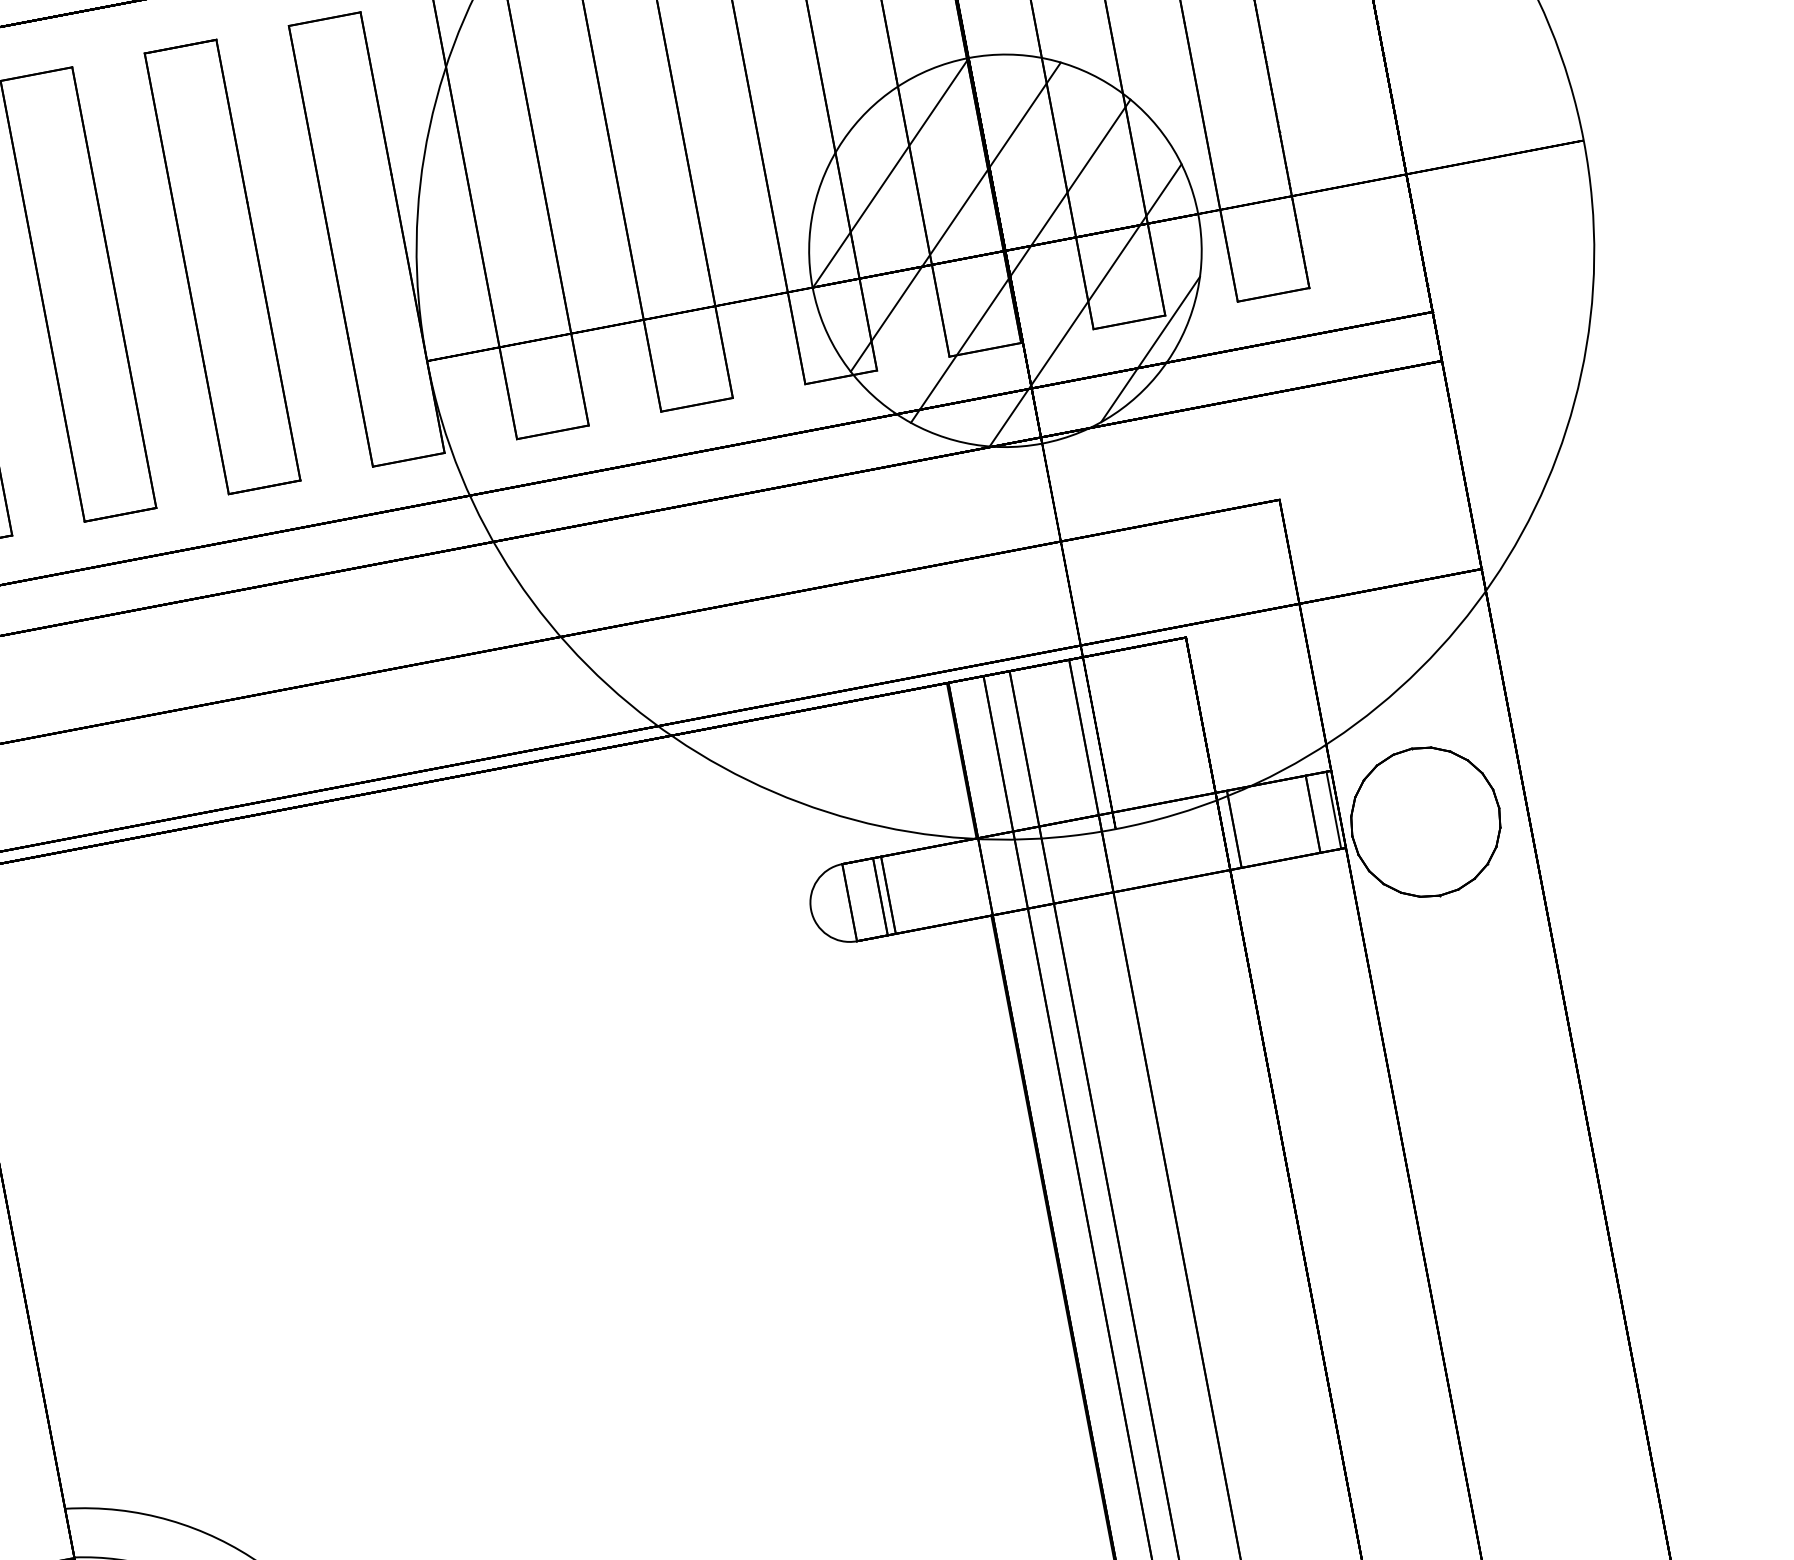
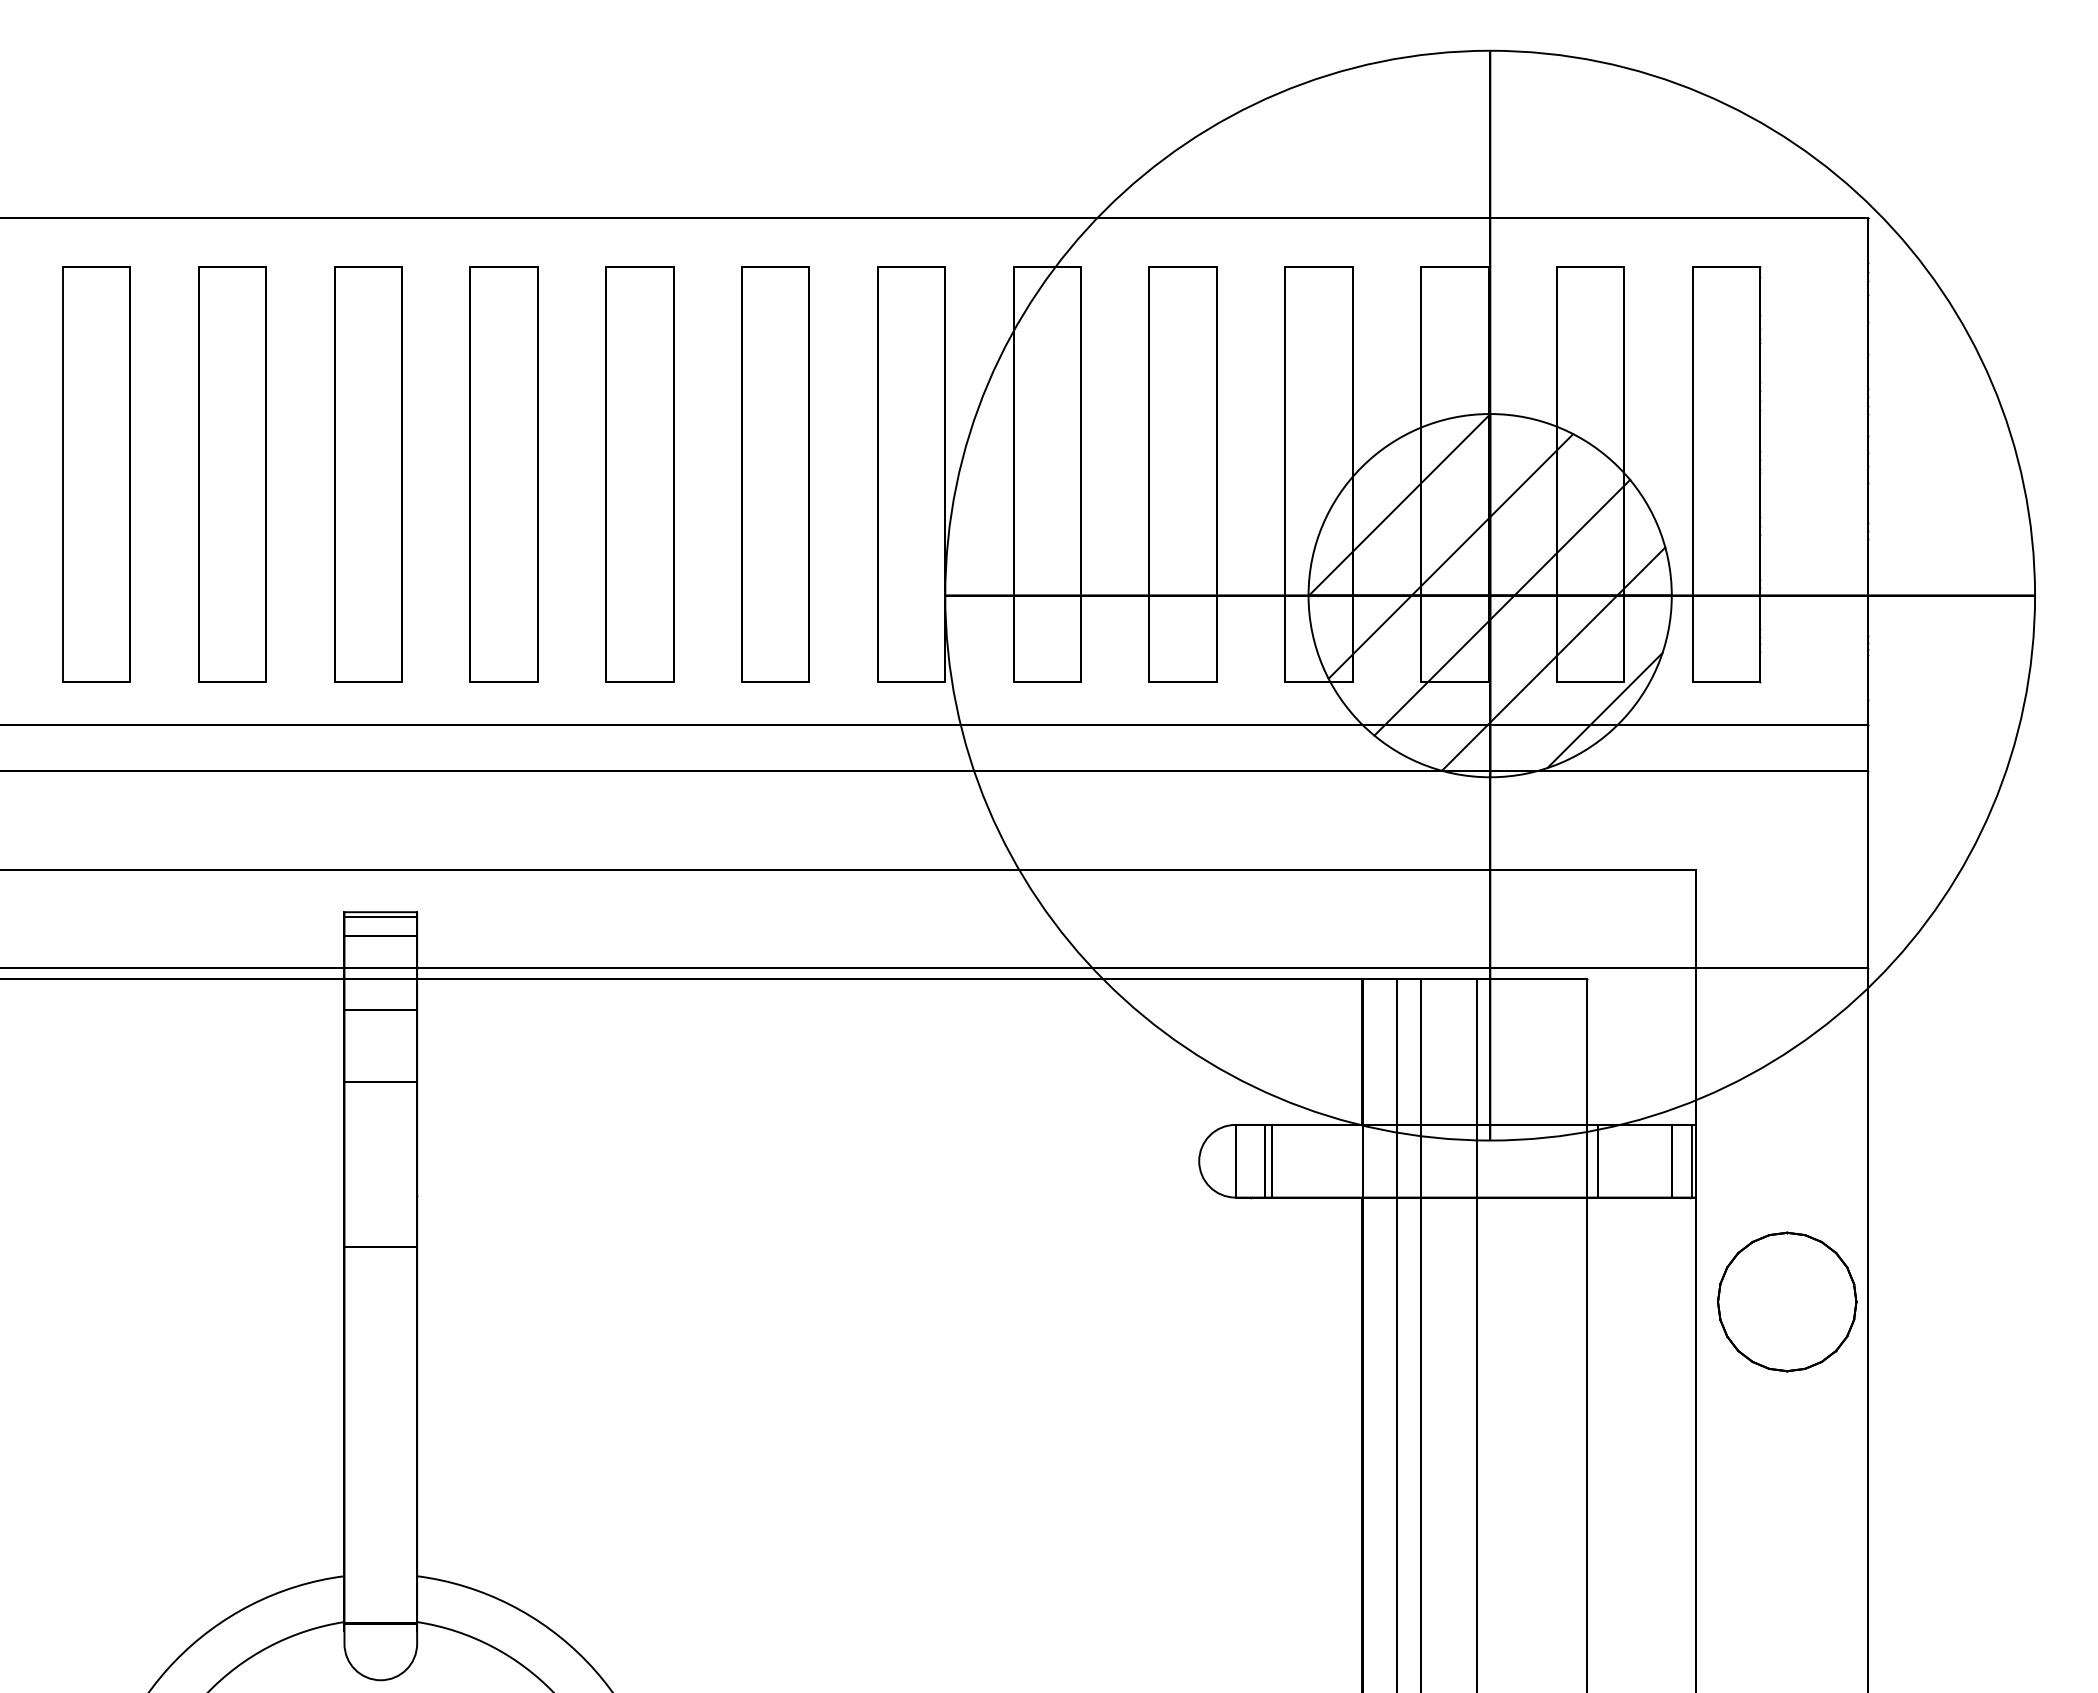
part: (1425, 821) -> (1787, 1301), moved

